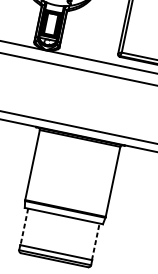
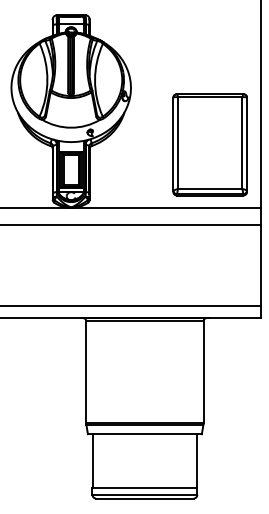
line: (24, 226) -> (92, 460), dashed -> solid
line: (95, 241) -> (196, 460), dashed -> solid

